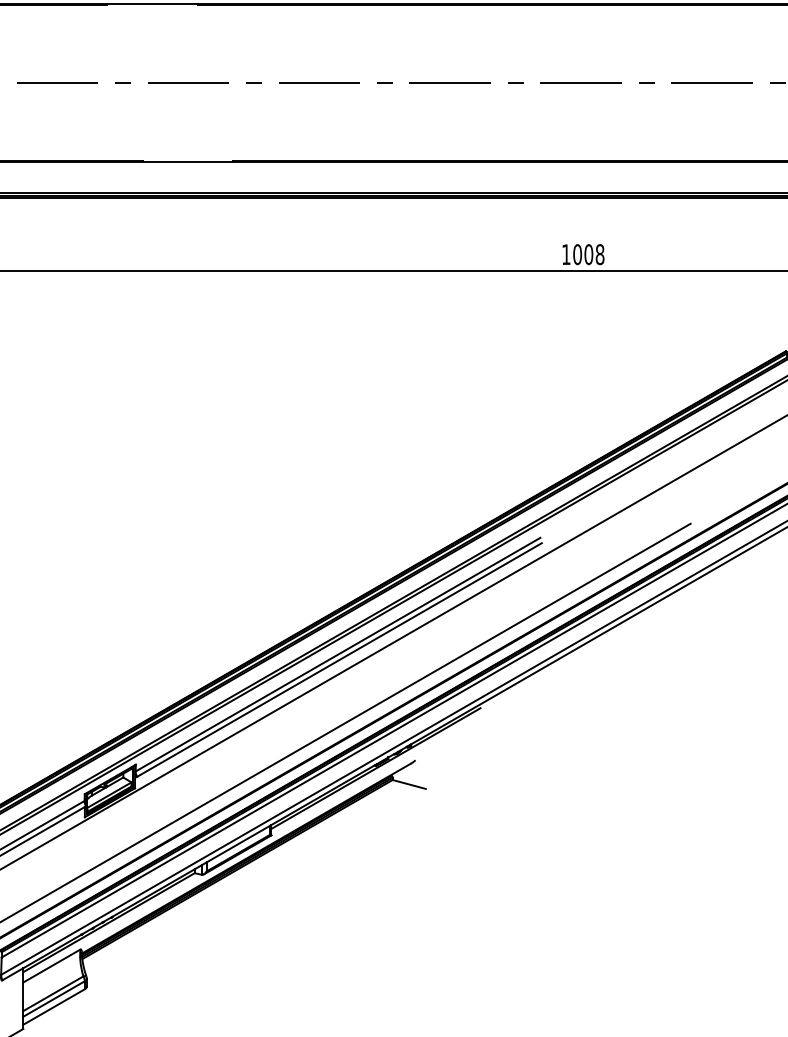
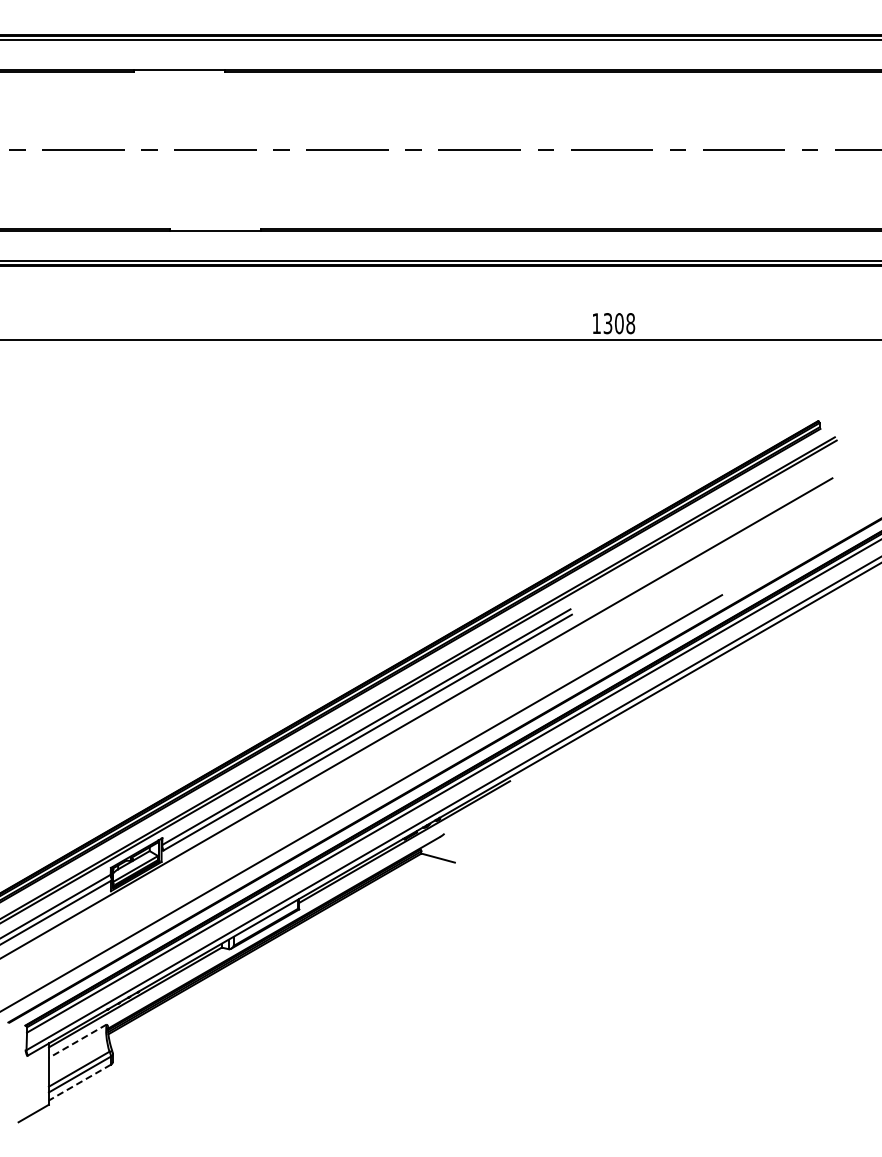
text: (577, 254) -> (607, 323), 1008 -> 1308
line: (51, 966) -> (77, 1041), solid -> dashed
line: (53, 1006) -> (79, 1082), solid -> dashed

